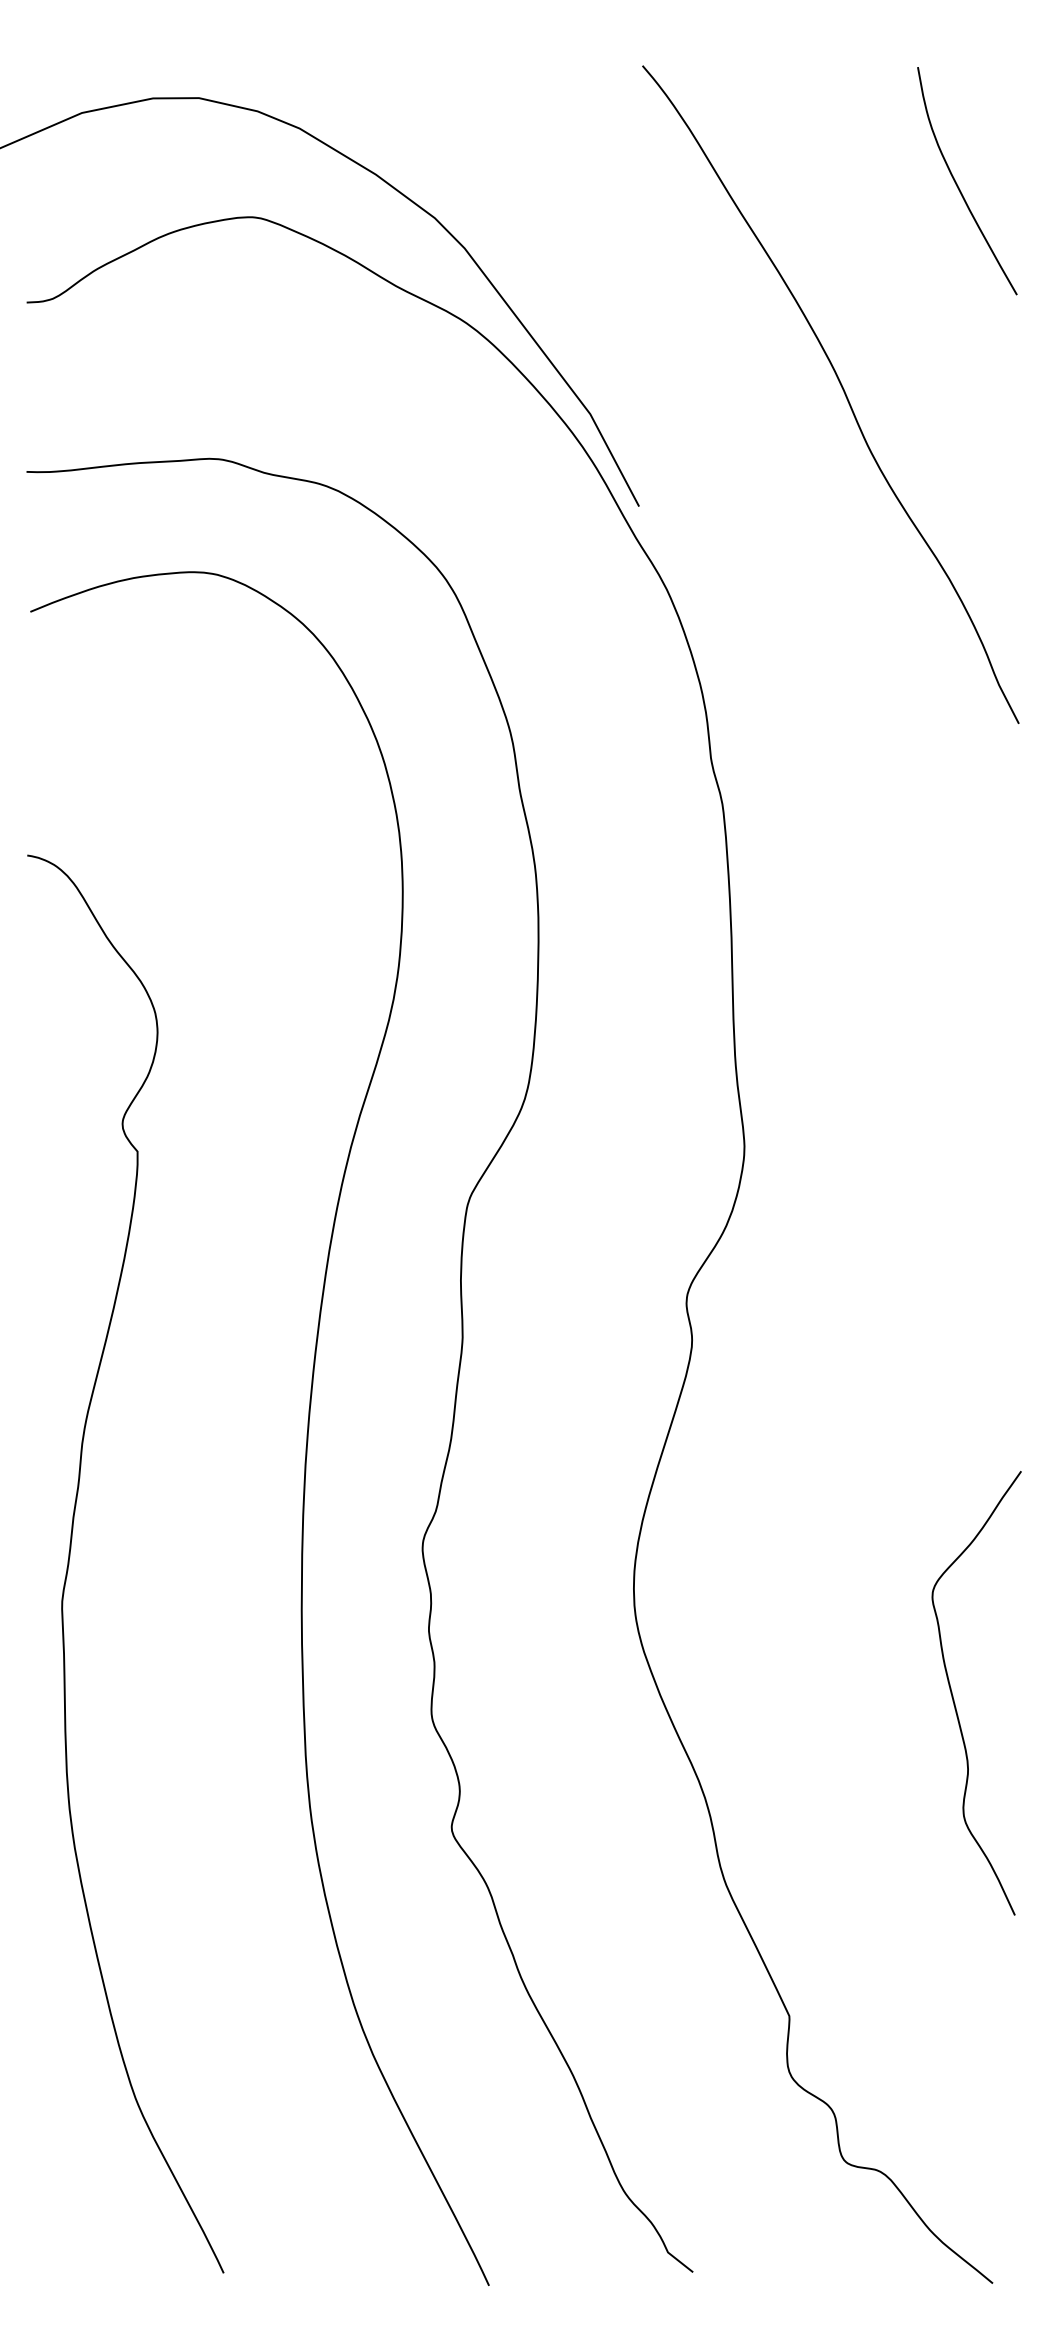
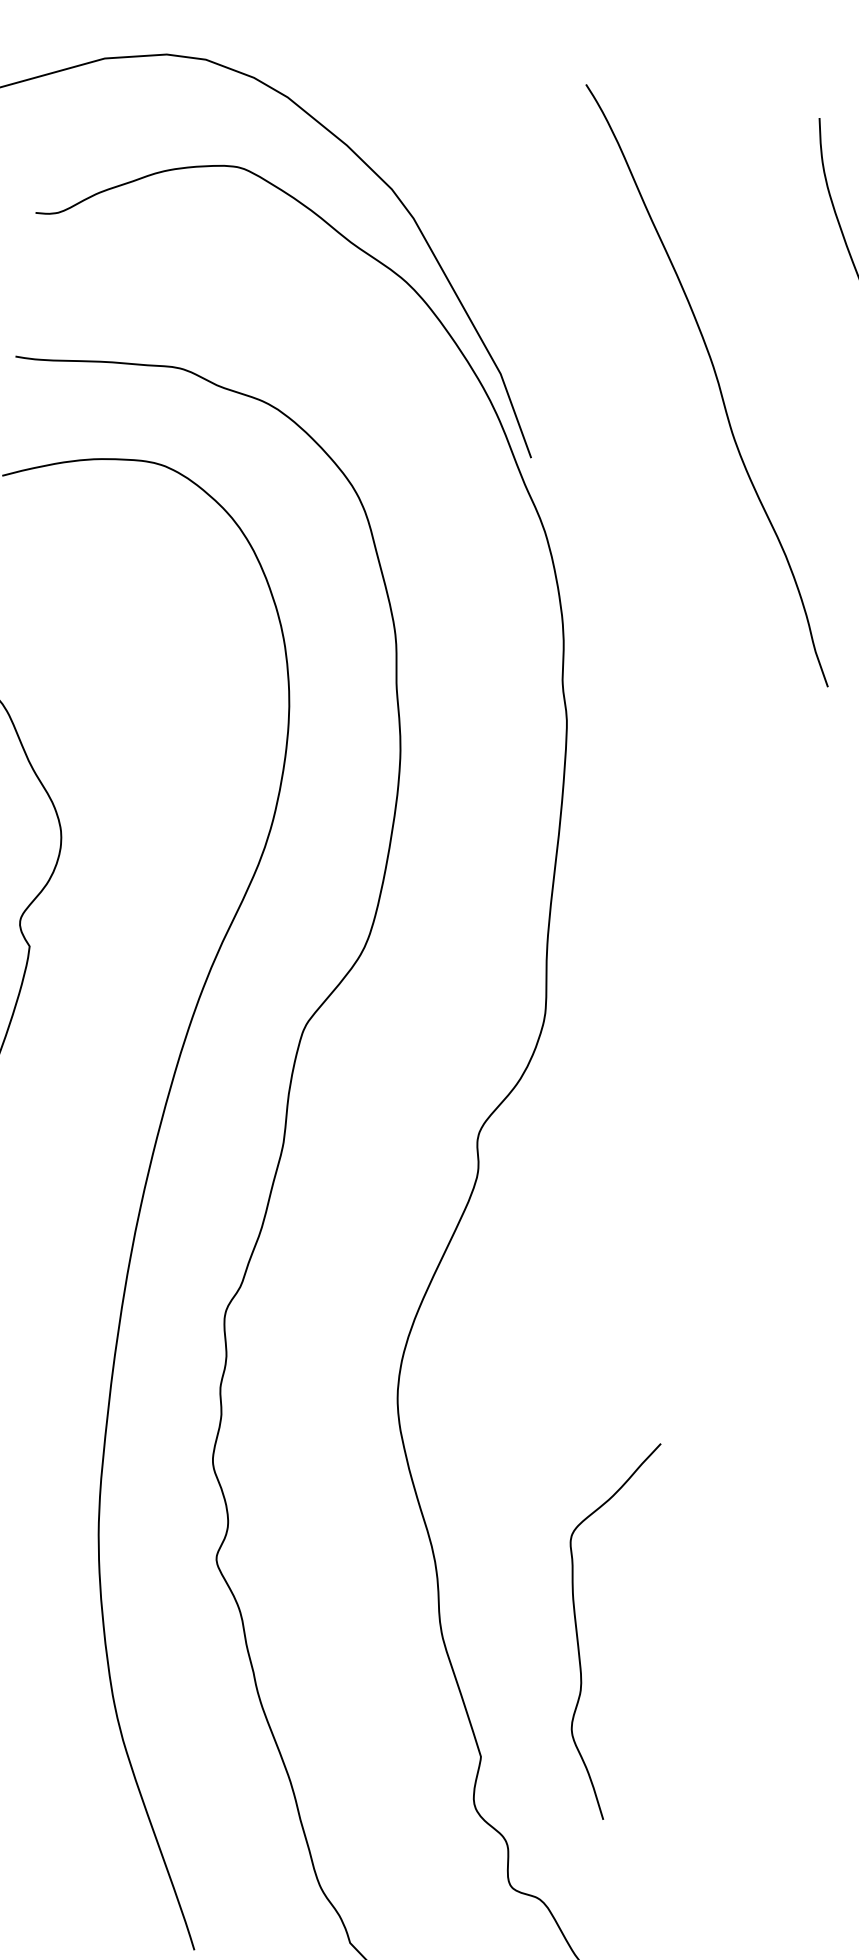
curve: (954, 1699) -> (577, 1629), moved

